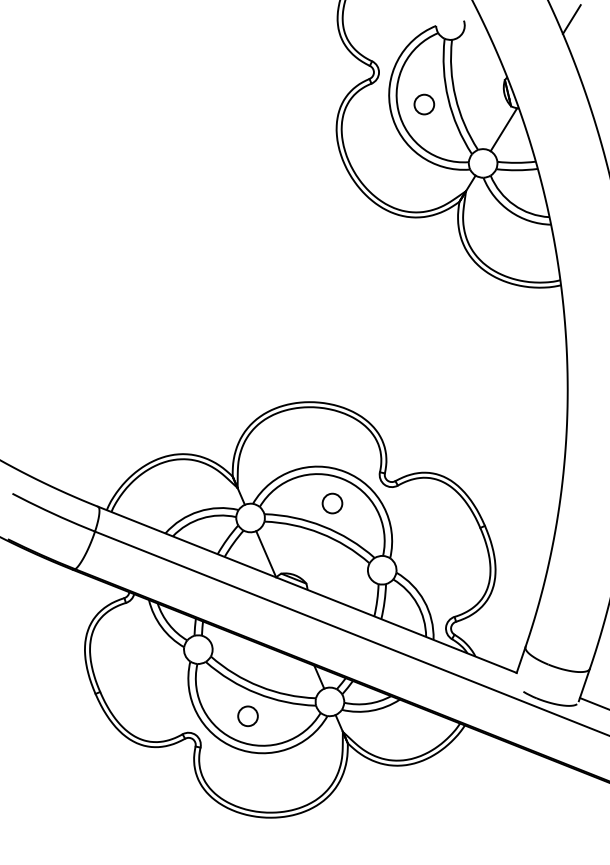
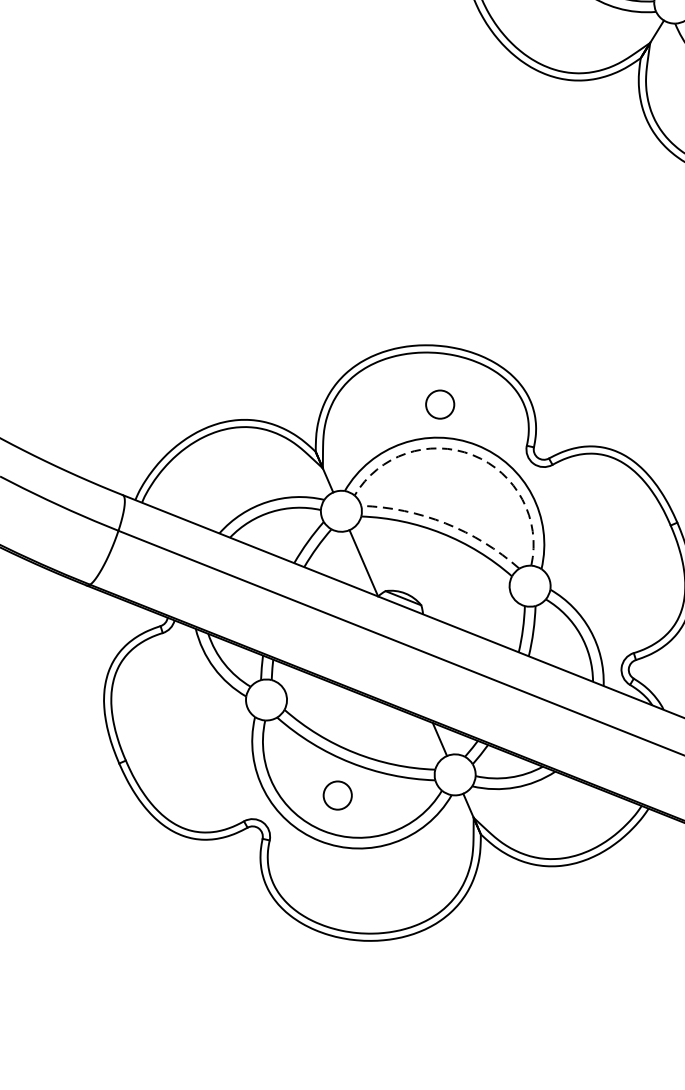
arc: (342, 478) -> (473, 454), solid -> dashed
circle: (332, 503) -> (440, 404), moved
arc: (323, 526) -> (445, 523), solid -> dashed

